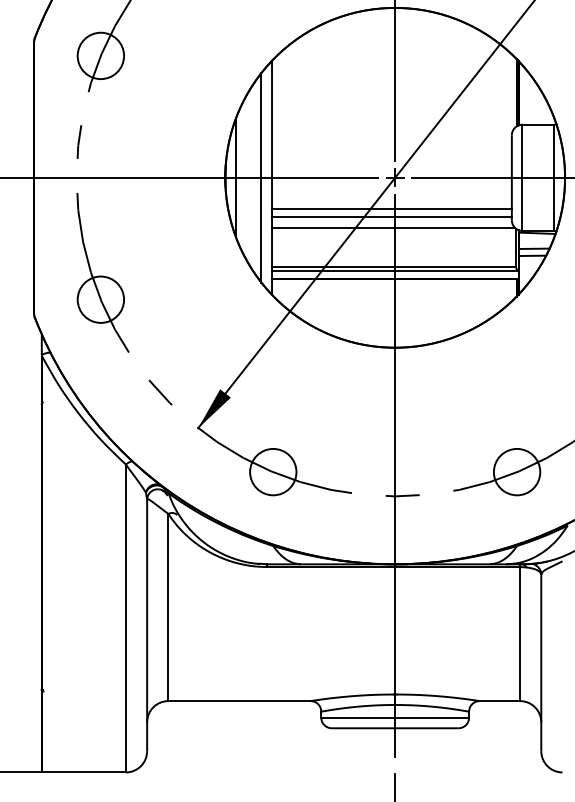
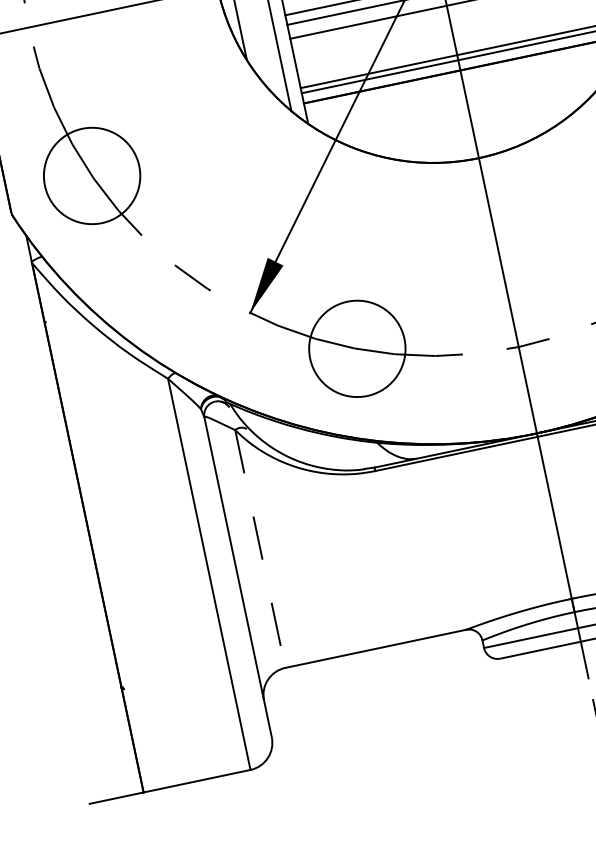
circle: (100, 299) -> (91, 175), size x1.6
circle: (273, 471) -> (357, 348), size x1.6
line: (168, 607) -> (260, 548), solid -> dashed

